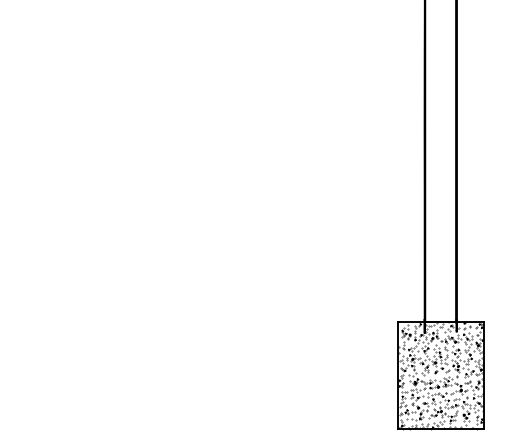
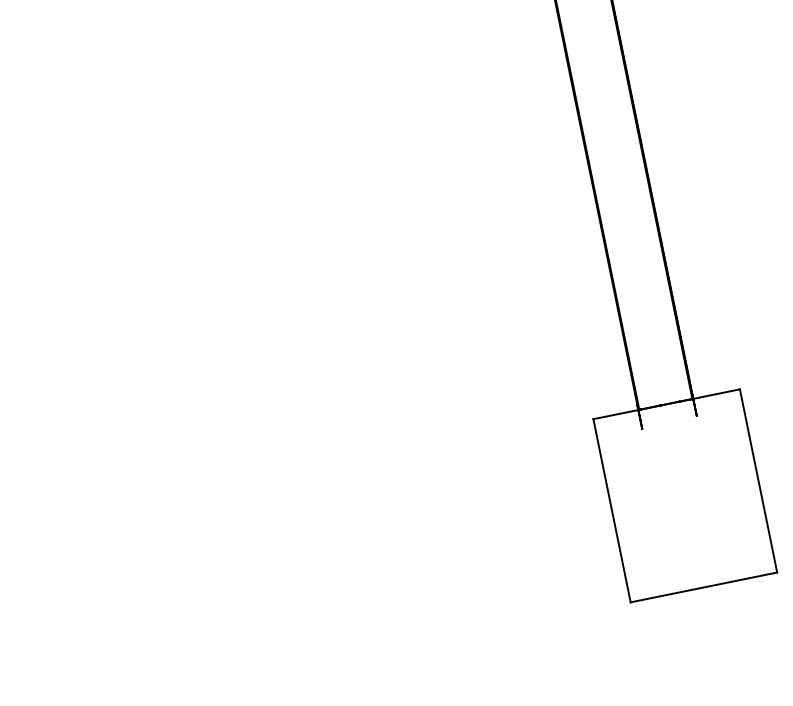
hatch: (440, 375) -> (684, 496), removed

